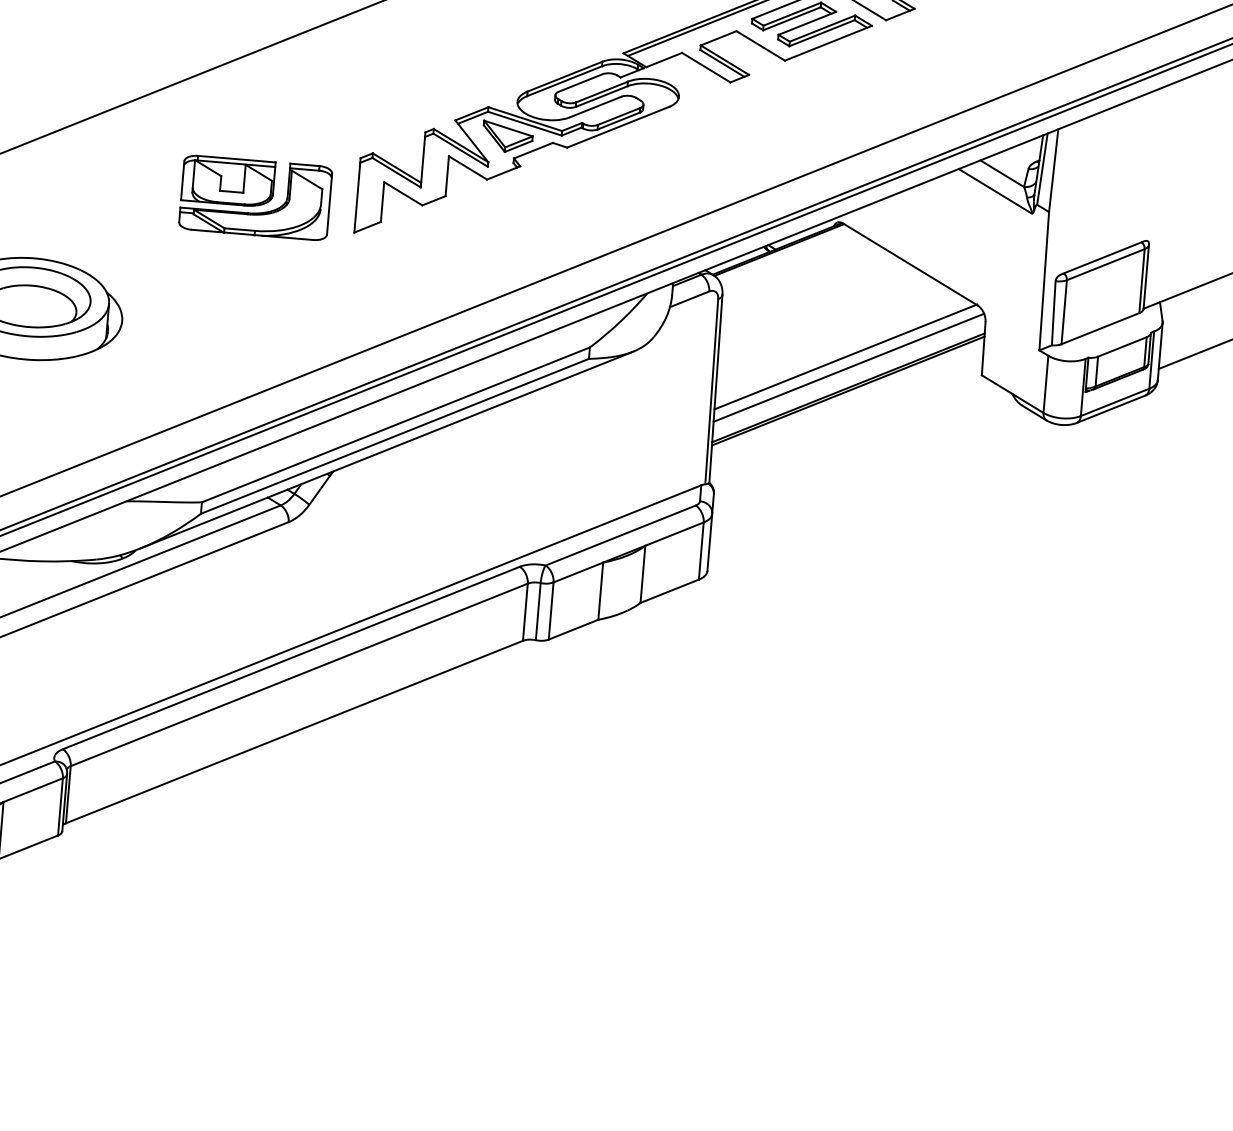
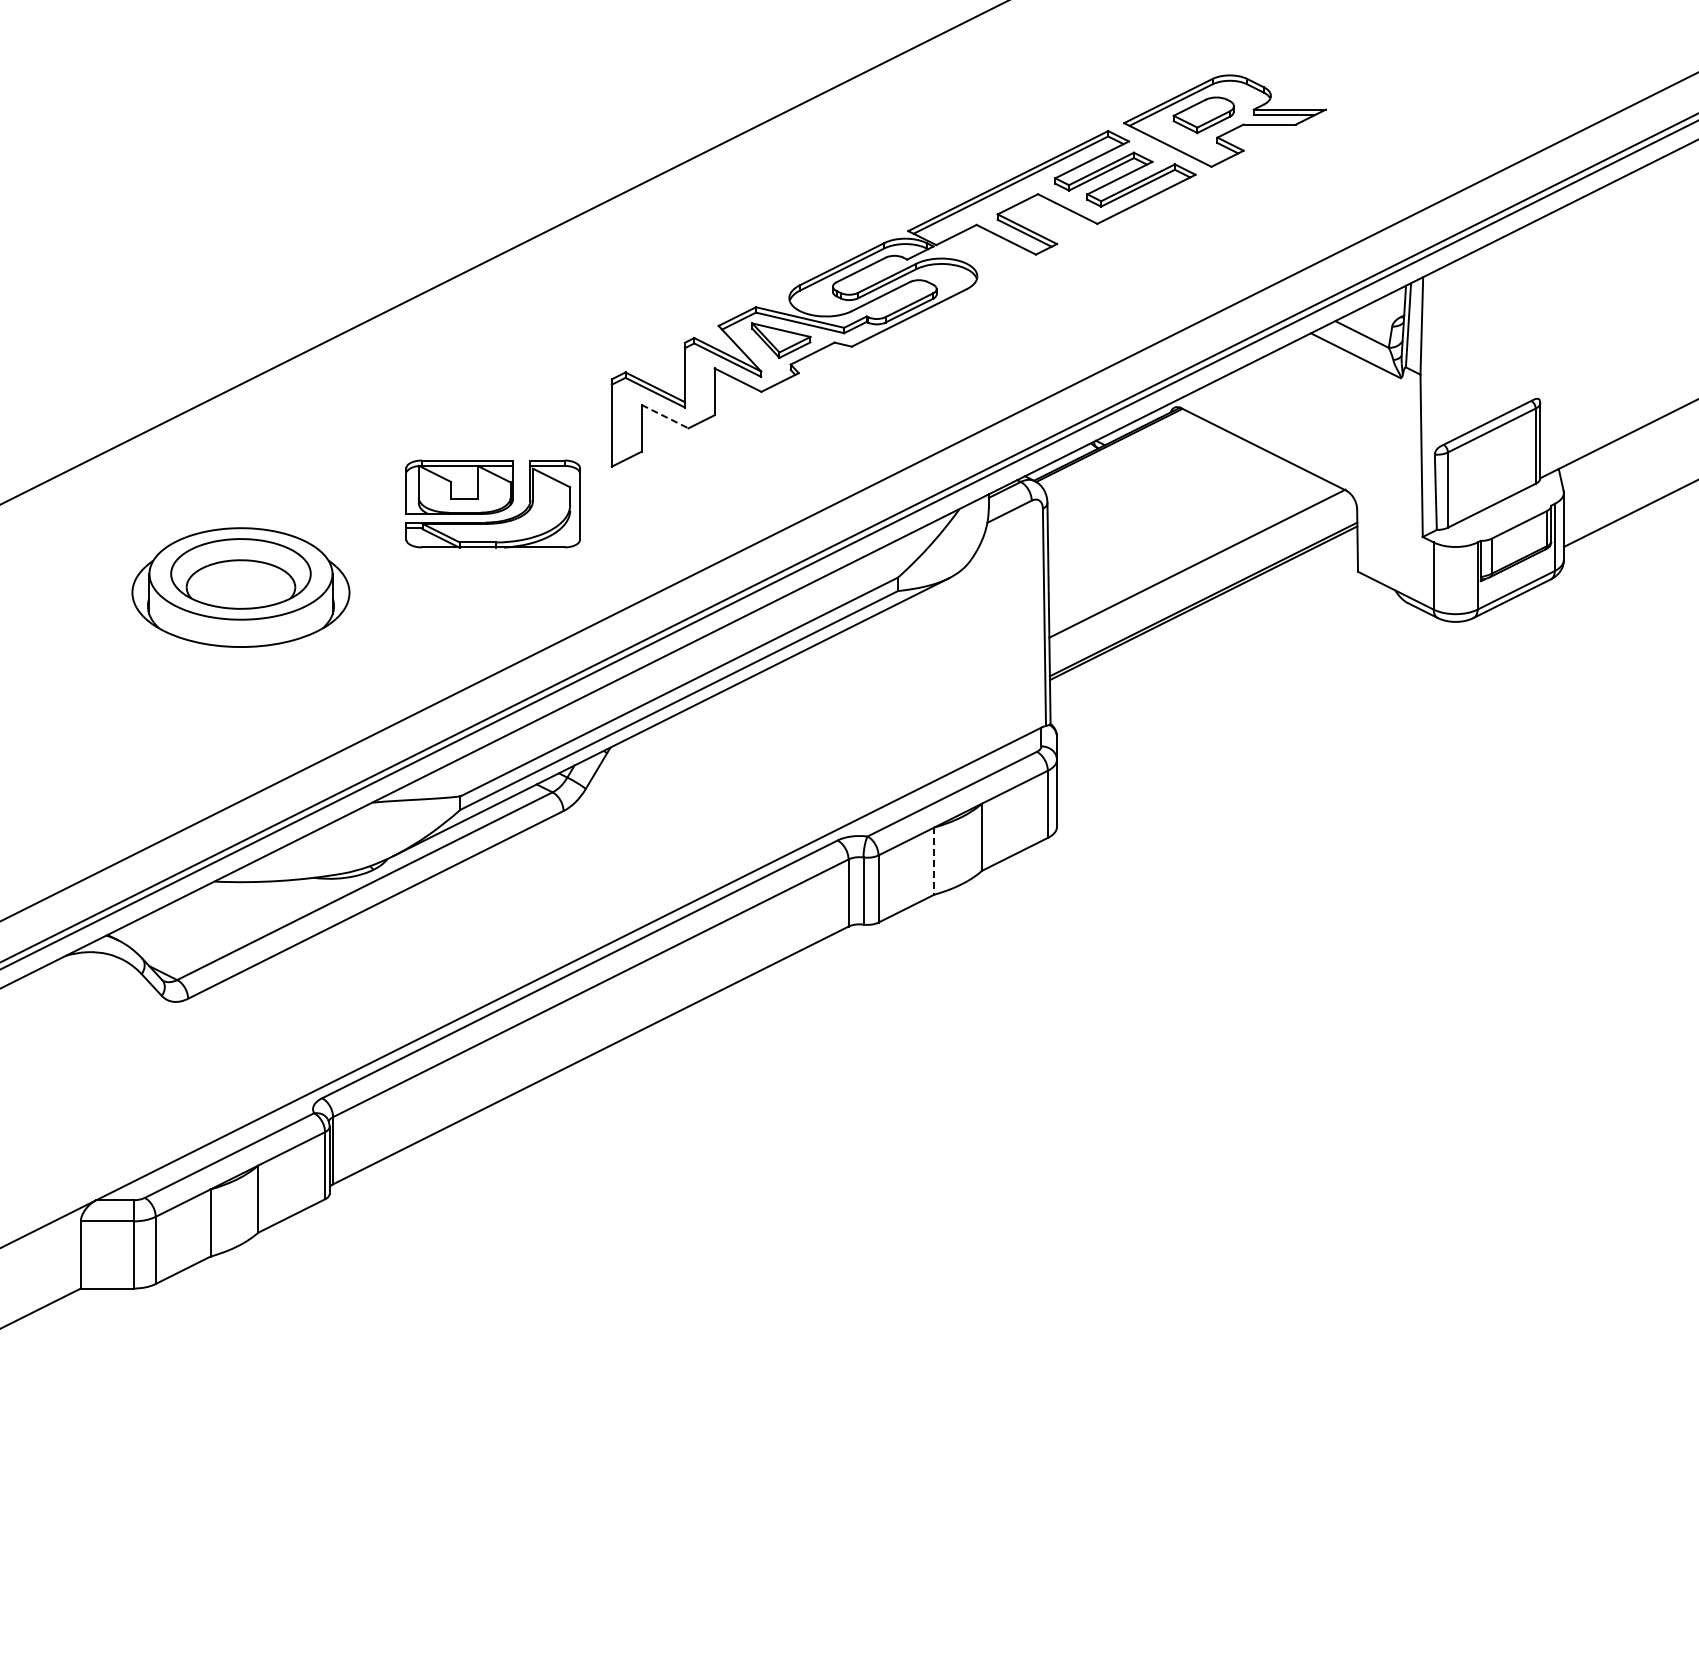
line: (403, 193) -> (665, 416), solid -> dashed
part: (255, 197) -> (492, 503), moved
line: (848, 367) -> (1201, 575), removed
line: (600, 591) -> (934, 861), solid -> dashed

